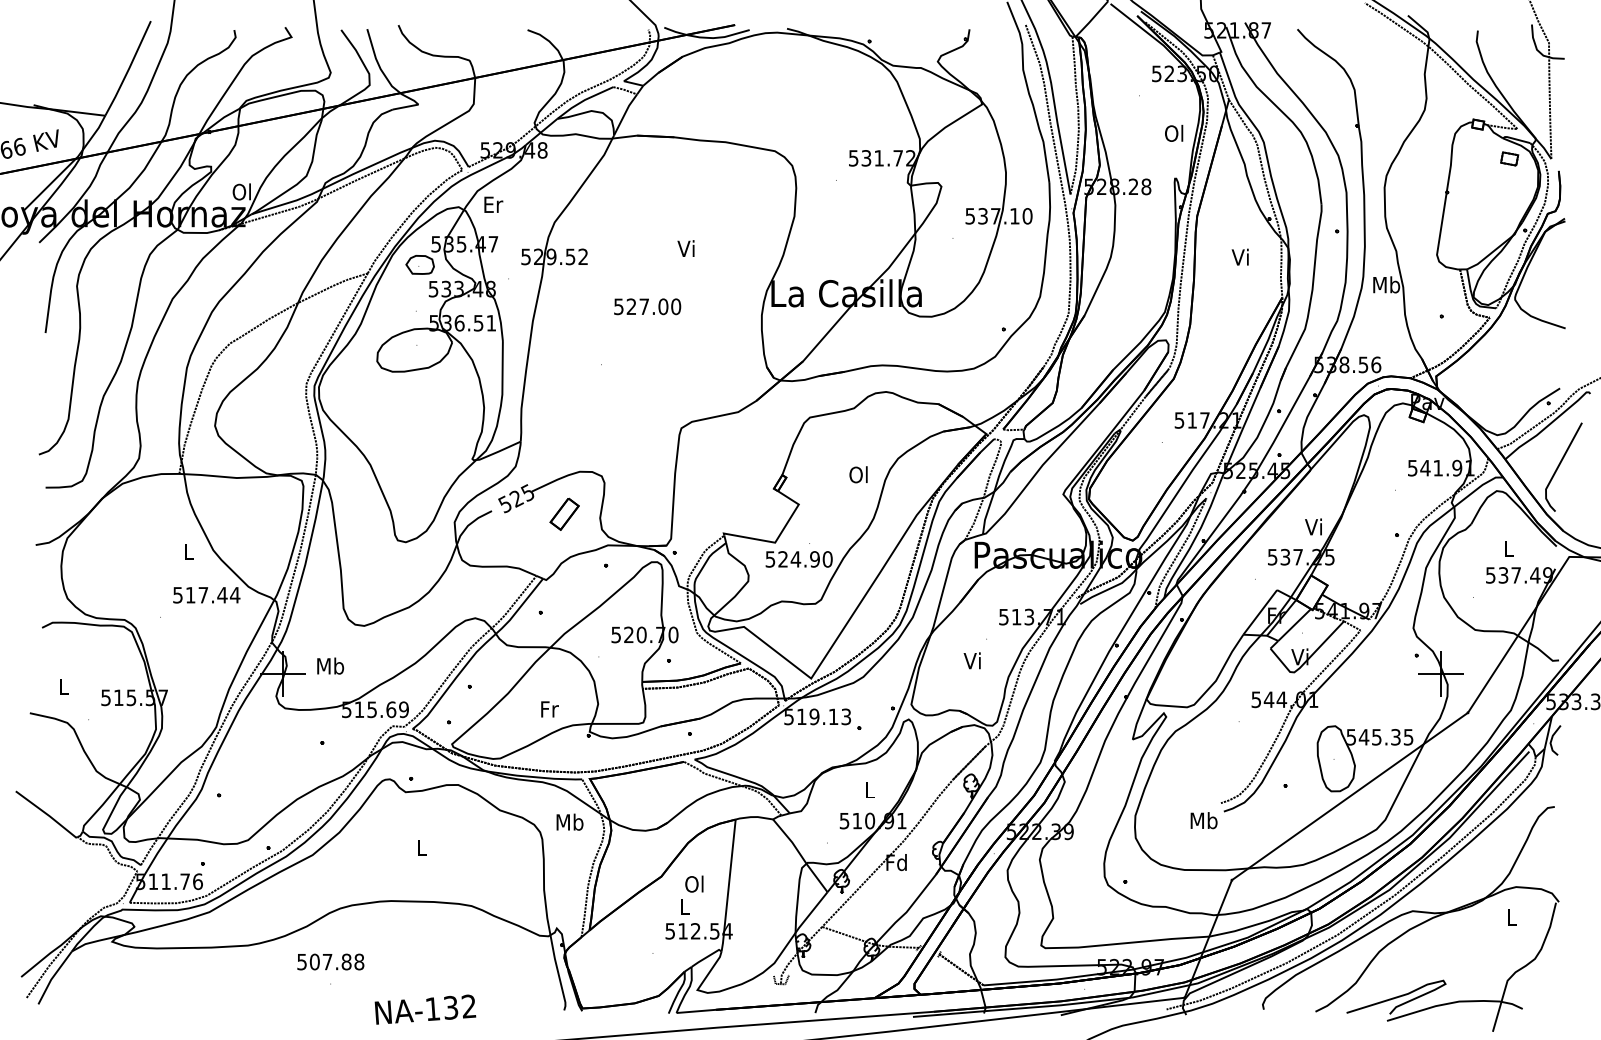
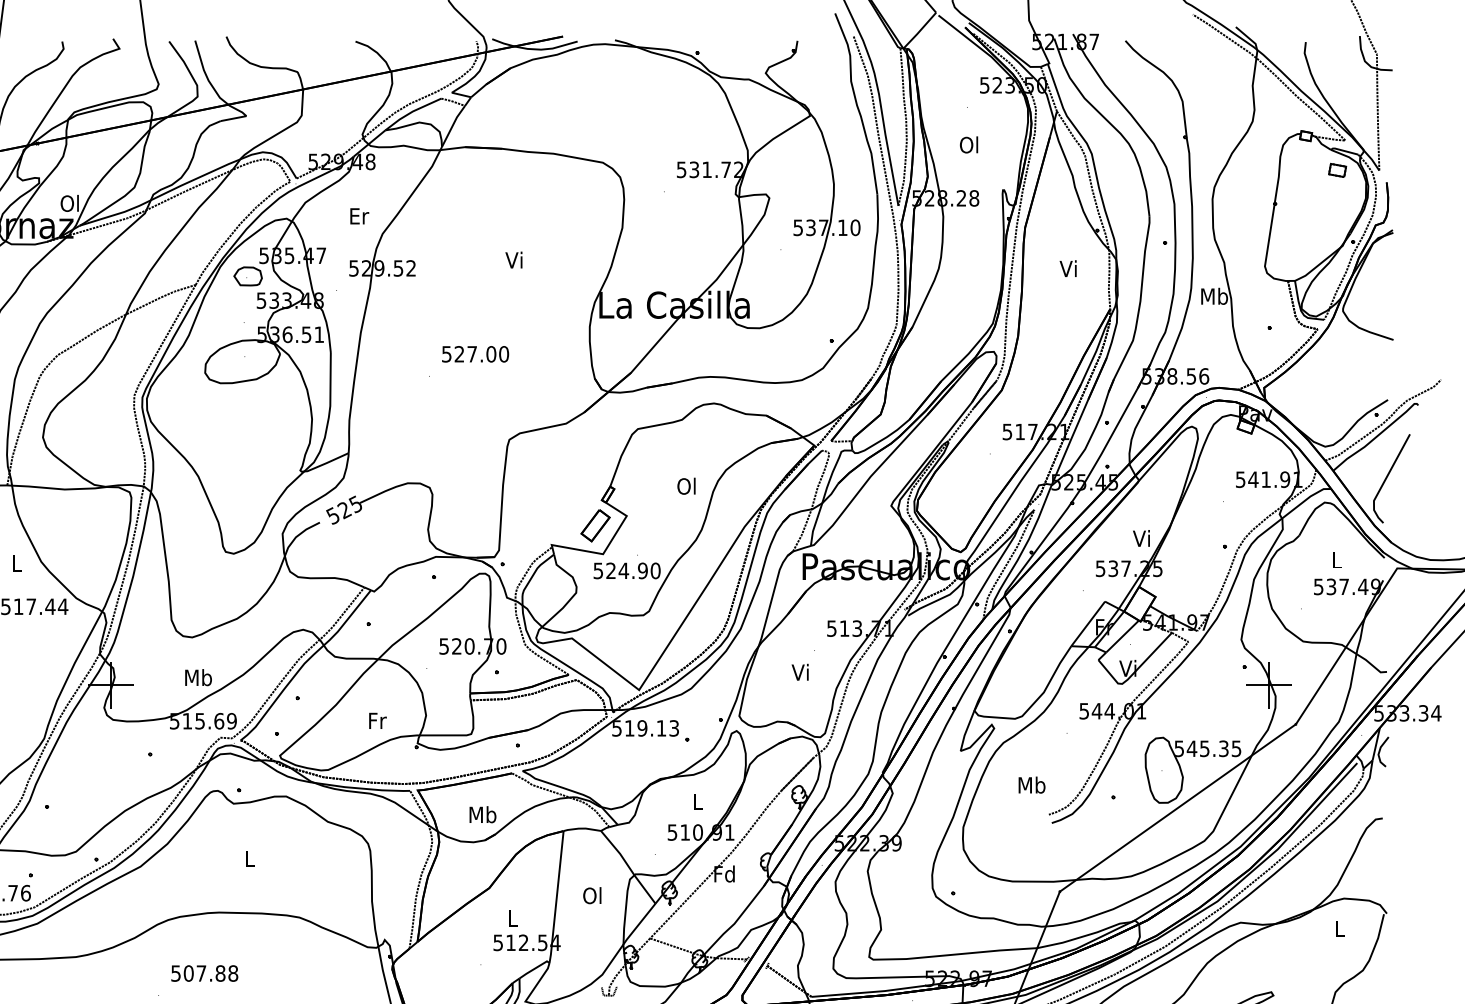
text: (1174, 132) -> (969, 144), moved
text: (493, 204) -> (359, 216), moved
text: (647, 306) -> (475, 354), moved
part: (564, 513) -> (595, 525), moved
text: (330, 665) -> (198, 677), moved
text: (1203, 820) -> (1031, 785), moved
text: (569, 821) -> (482, 814), moved
text: (694, 883) -> (592, 895), moved
text: (330, 961) -> (204, 973), moved

